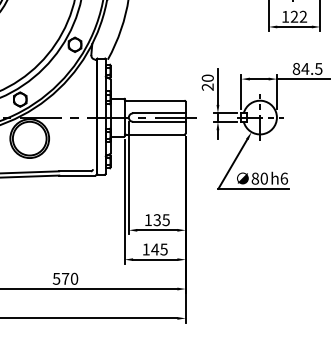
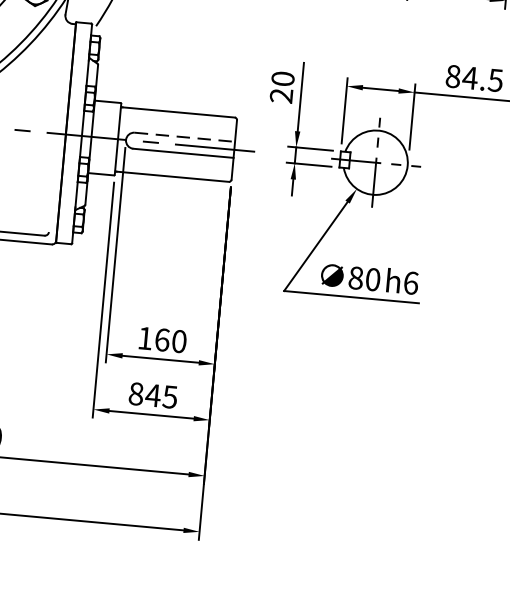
line: (159, 113) -> (185, 137), solid -> dashed
text: (161, 220) -> (170, 341), 135 -> 160
text: (145, 249) -> (134, 393), 145 -> 845

